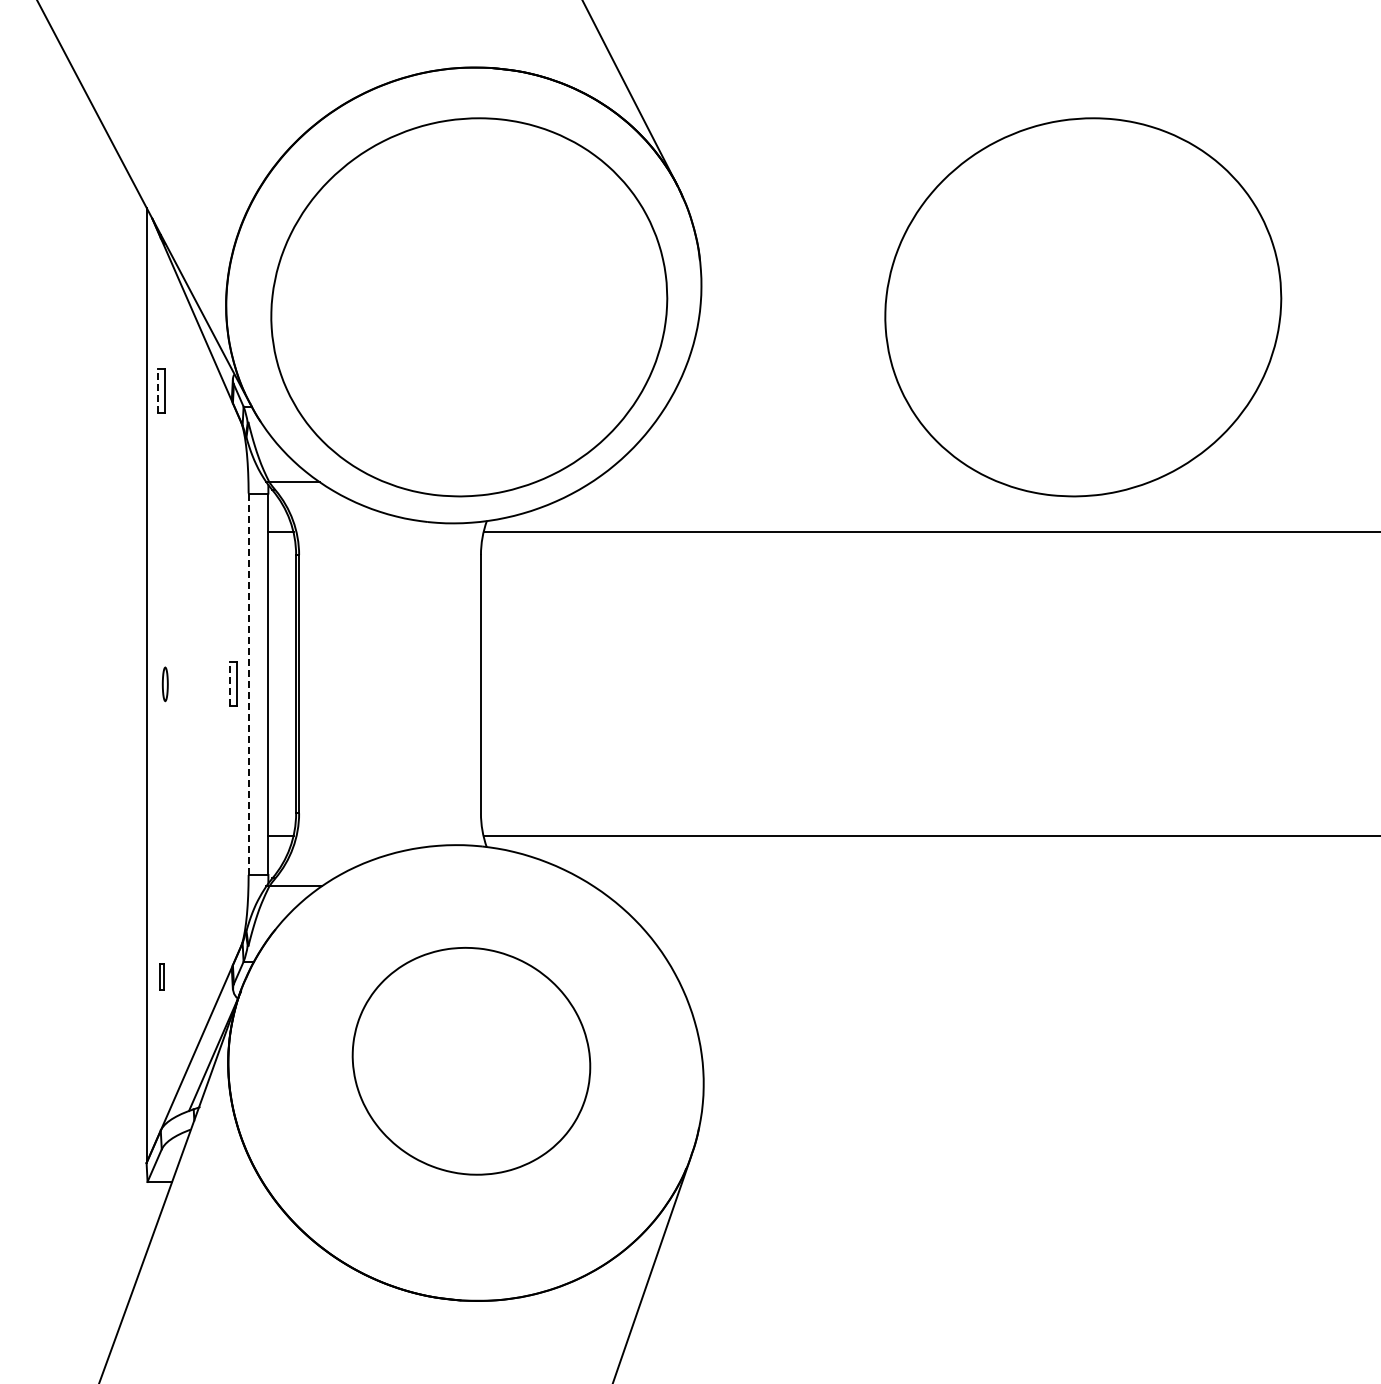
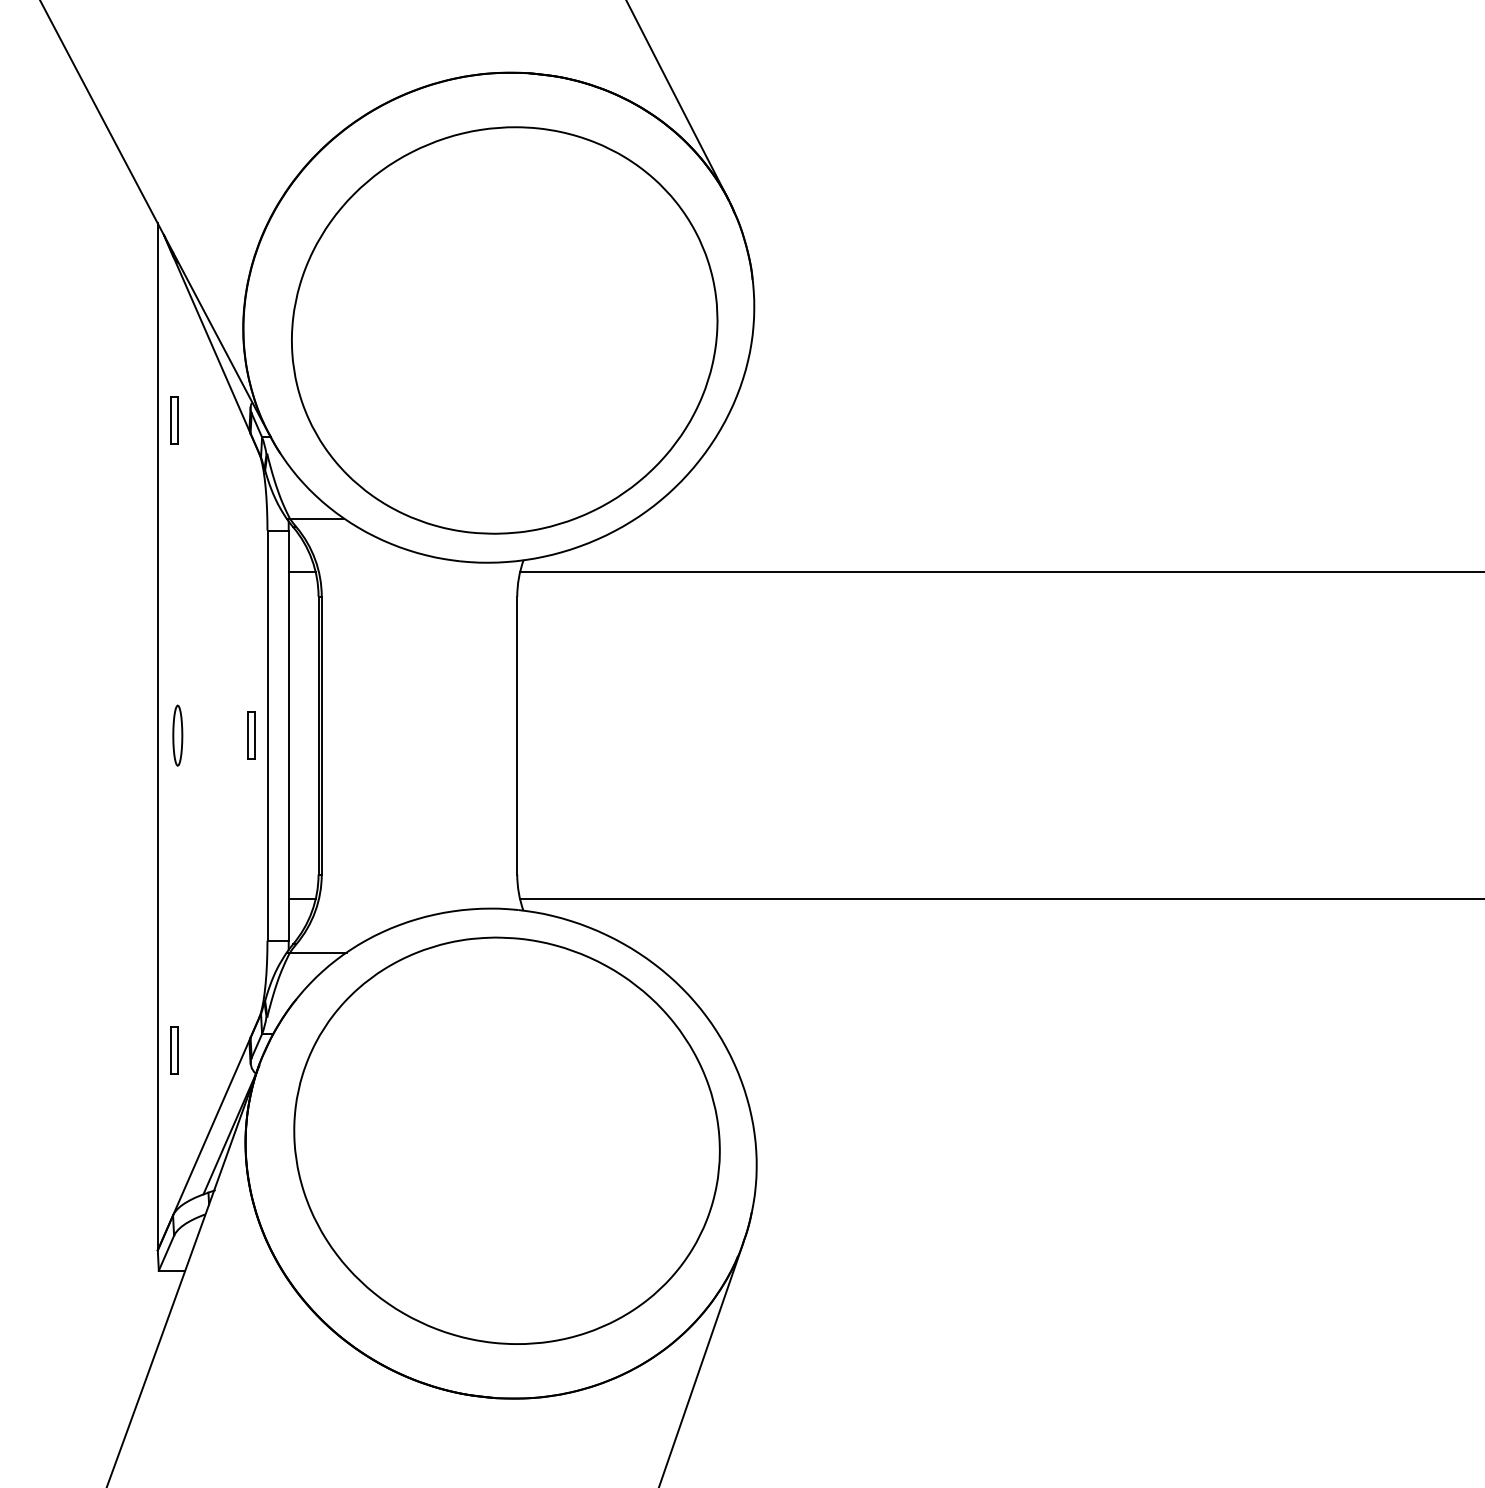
part: (1083, 307) -> (1164, 330), removed
line: (158, 391) -> (170, 420), dashed -> solid
part: (165, 684) -> (178, 735), size x1.67
line: (230, 684) -> (247, 735), dashed -> solid
line: (248, 684) -> (267, 735), dashed -> solid
part: (161, 976) -> (173, 1049), size x1.67
part: (471, 1061) -> (507, 1141), size x1.67

